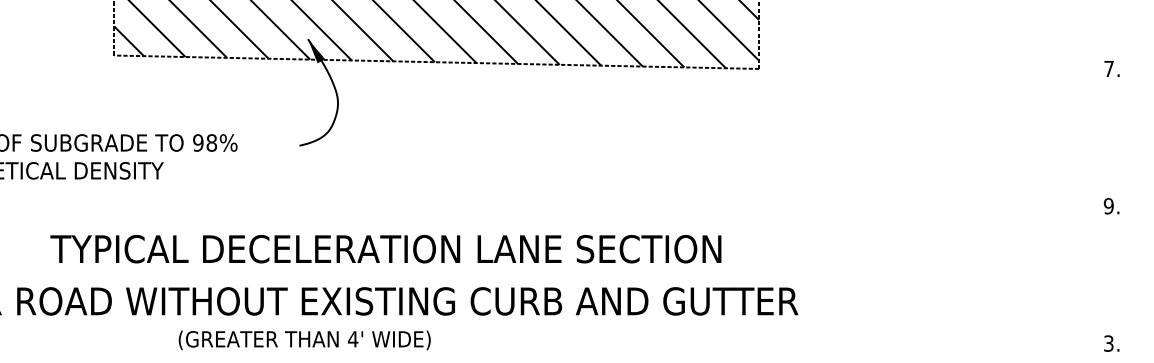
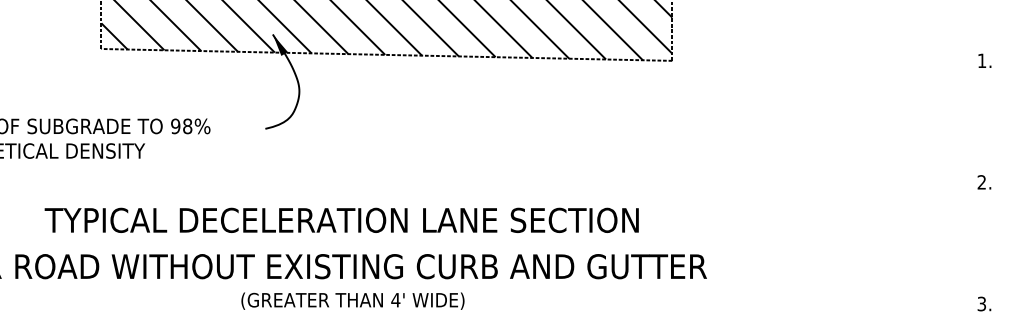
text: (1109, 68) -> (982, 60), 7. -> 1.
text: (1108, 206) -> (981, 182), 9. -> 2.
text: (304, 339) -> (352, 300), moved

